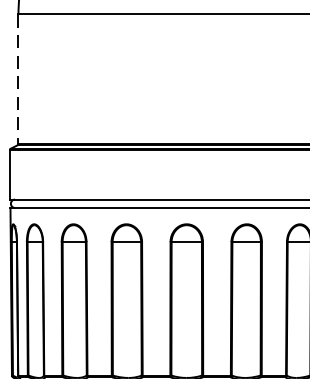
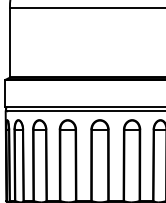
line: (17, 79) -> (9, 42), dashed -> solid

